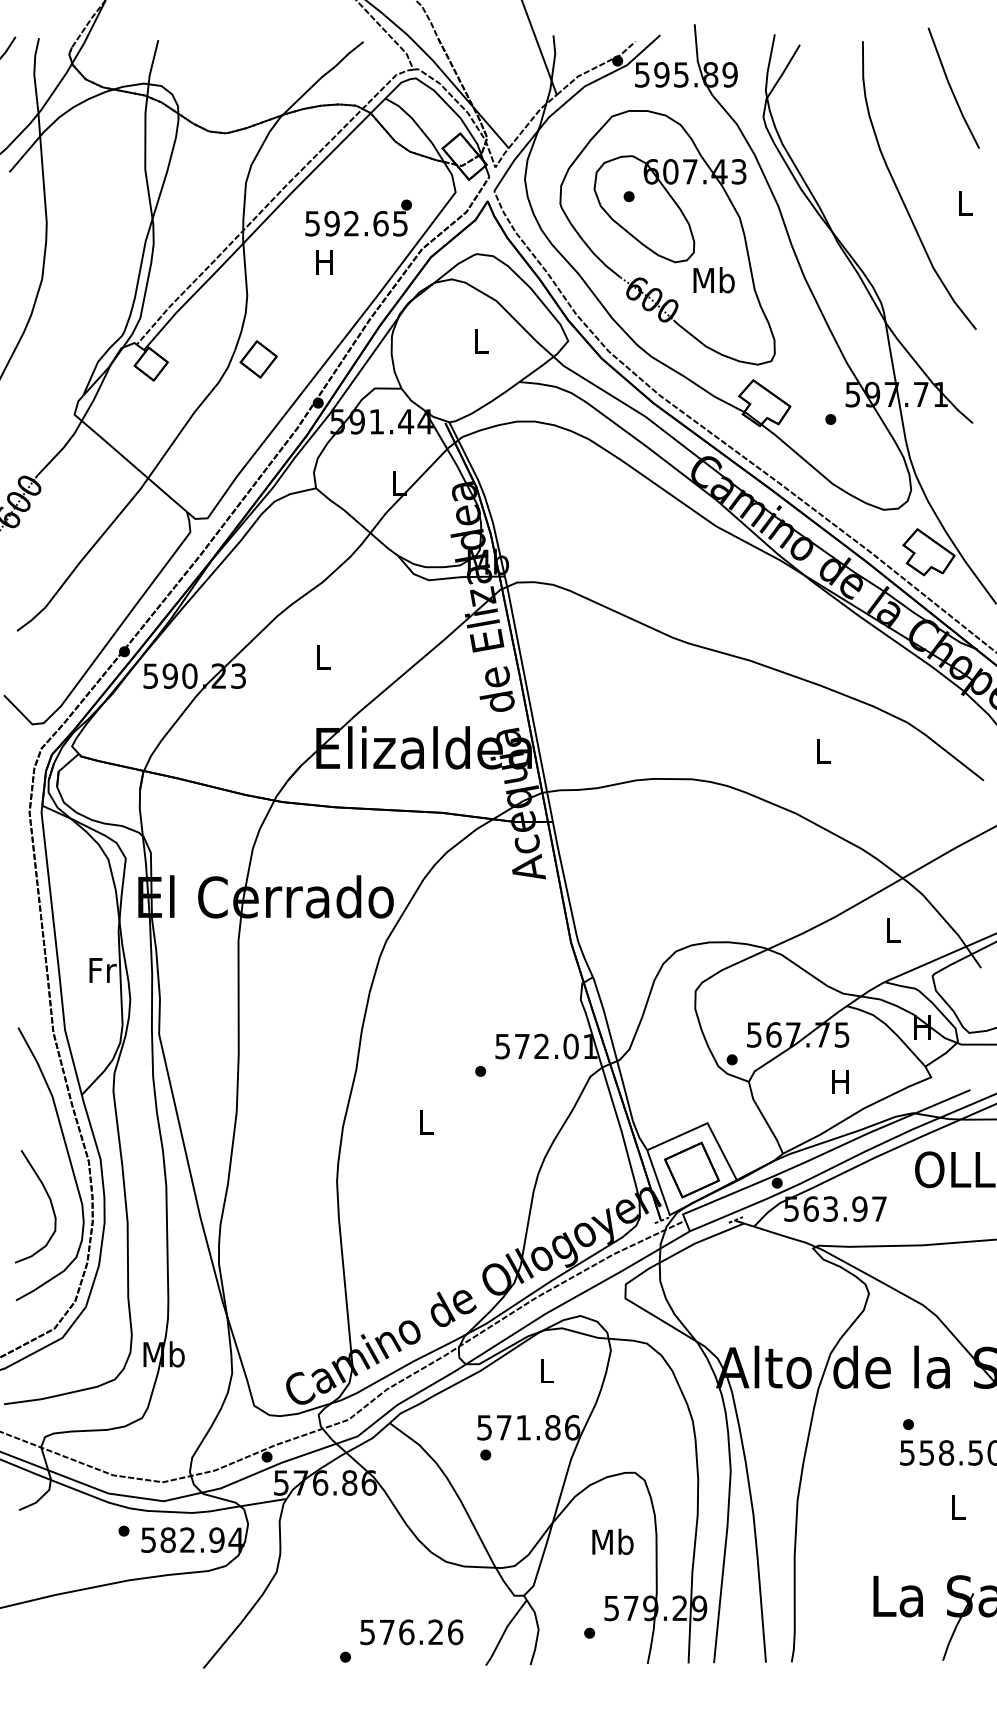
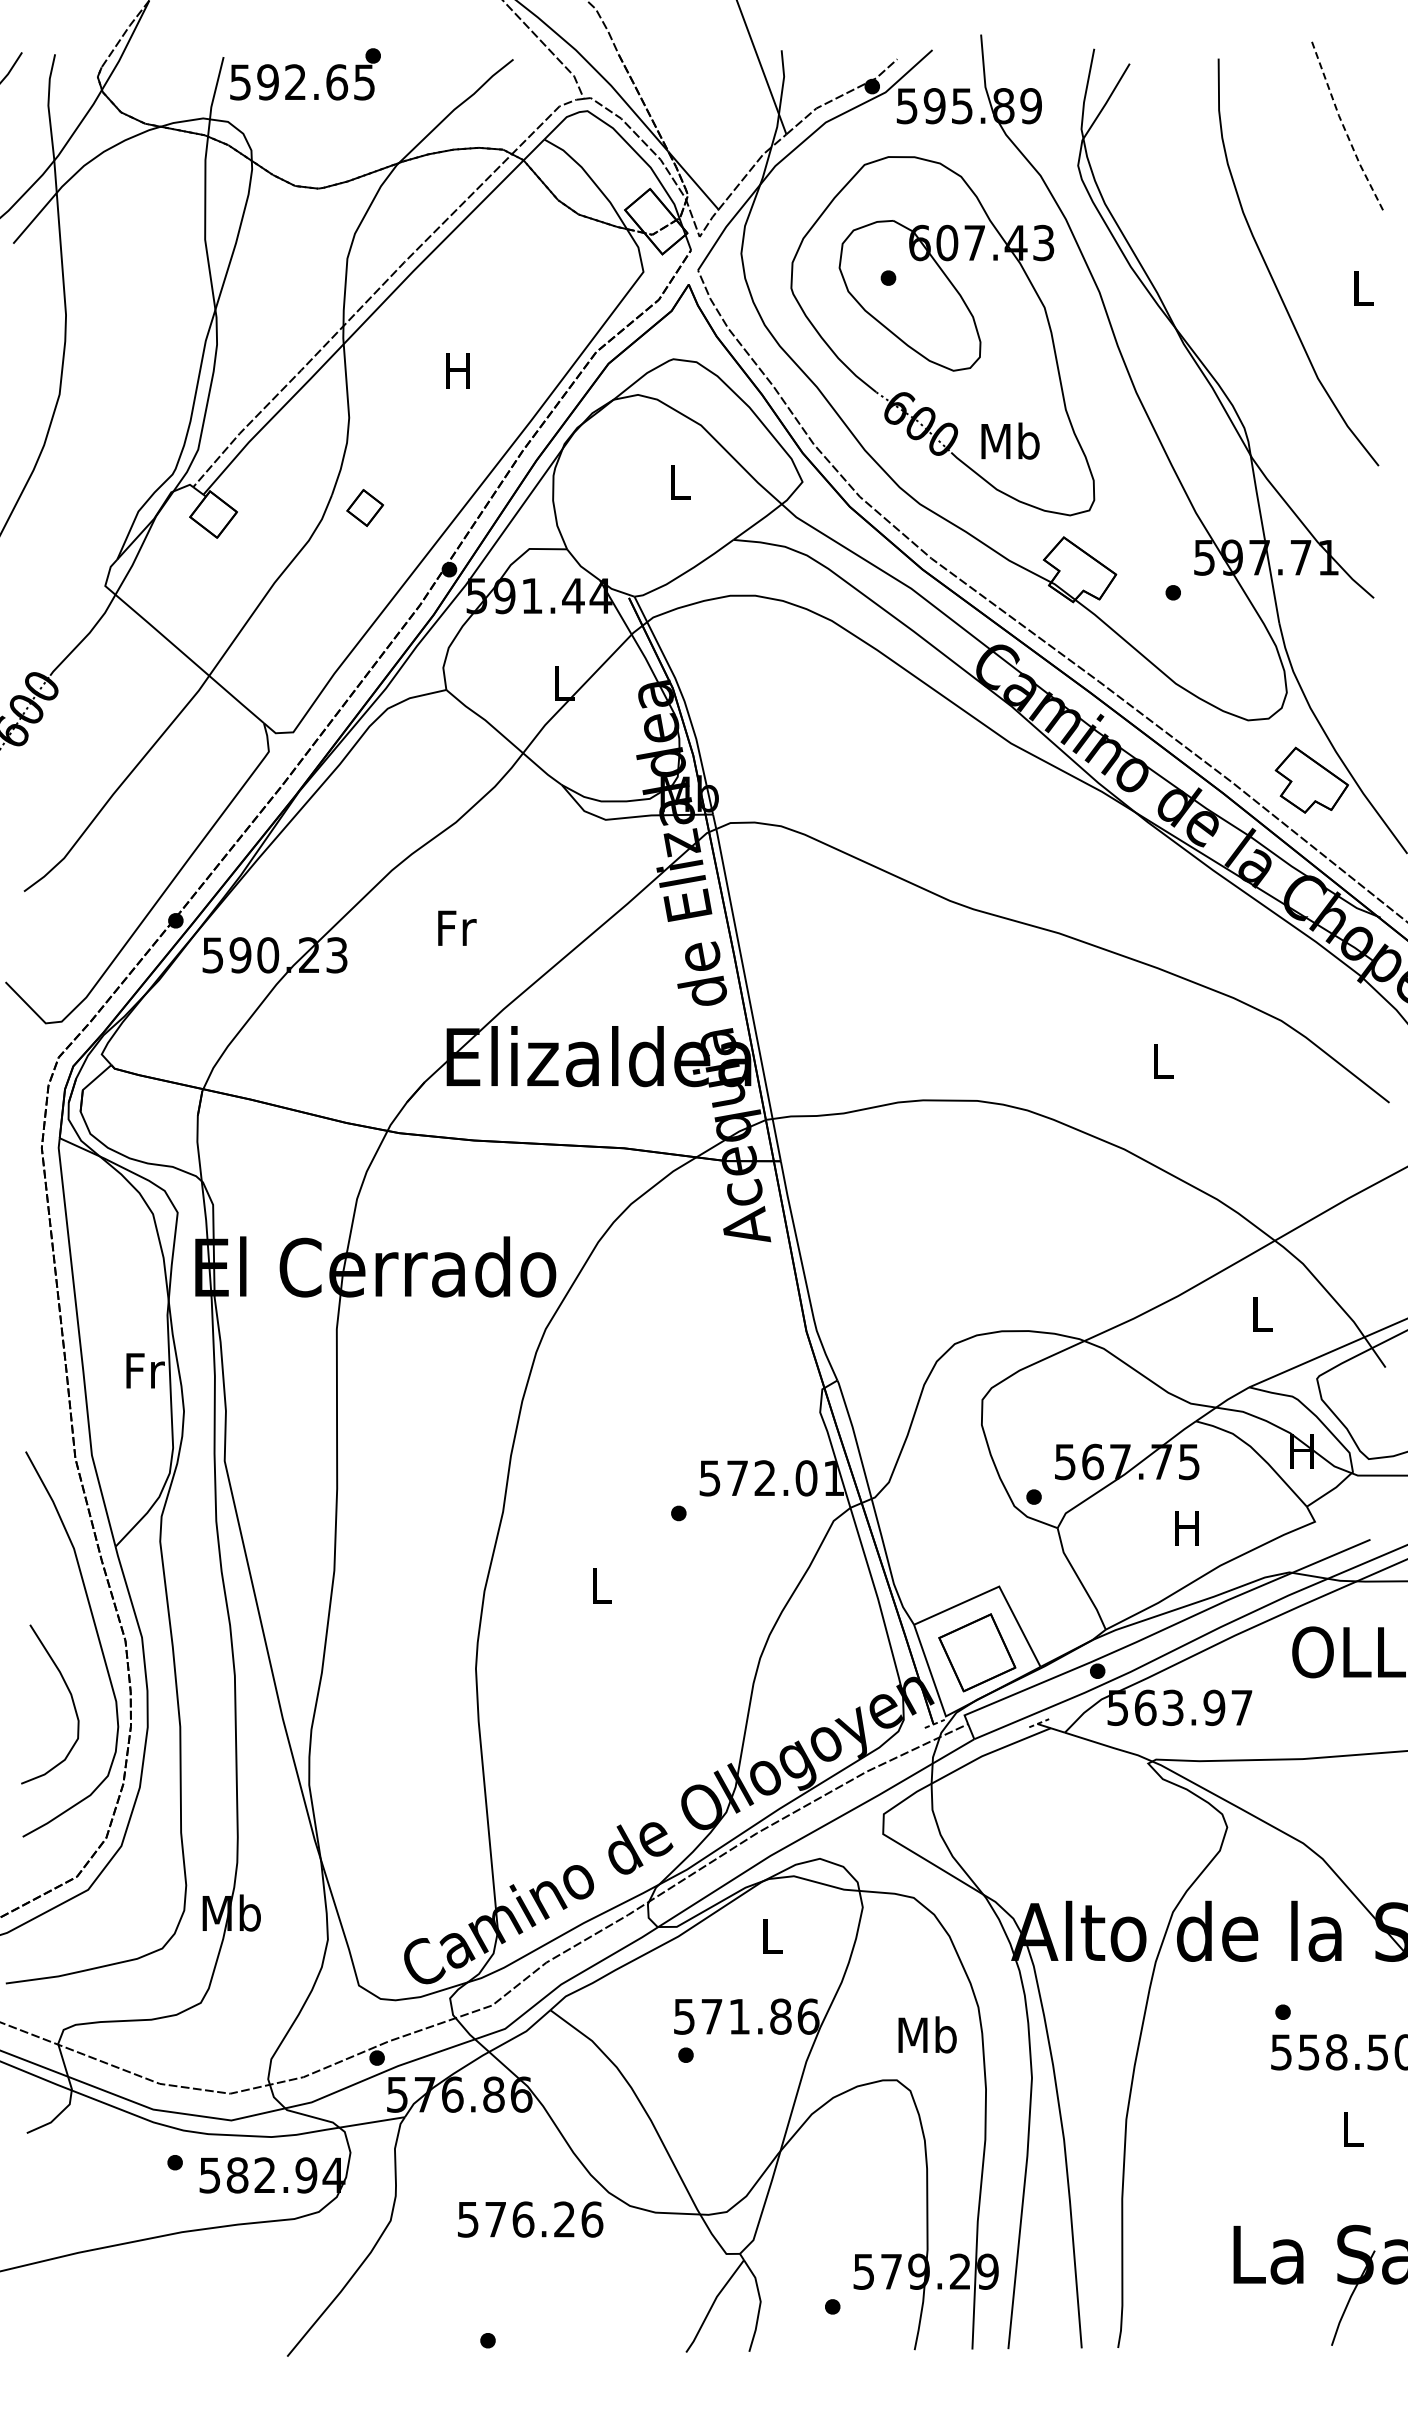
line: (951, 88) -> (1343, 125), solid -> dashed
text: (358, 218) -> (305, 74), moved
text: (714, 279) -> (1010, 440), moved
part: (258, 359) -> (364, 507), size x0.7
text: (323, 656) -> (457, 927), L -> Fr
text: (612, 1541) -> (927, 2034), moved
text: (411, 1632) -> (530, 2219), moved

